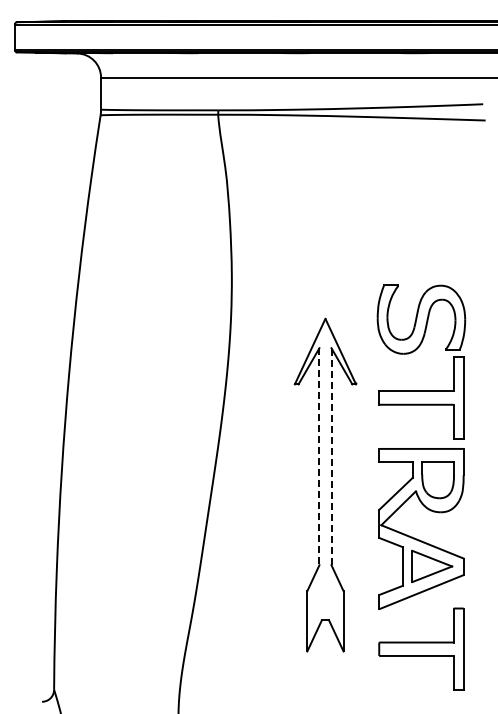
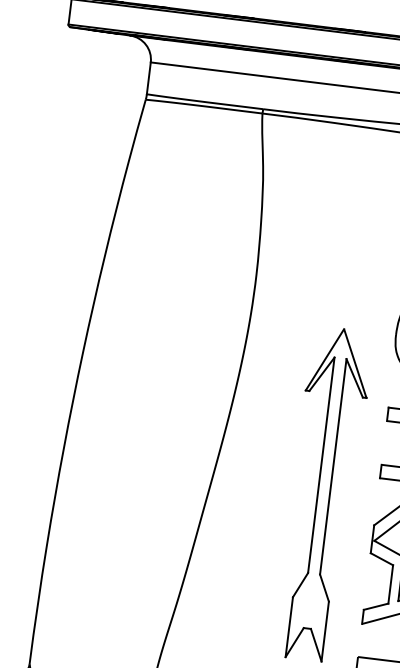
line: (319, 456) -> (321, 465), dashed -> solid
line: (331, 456) -> (333, 466), dashed -> solid

